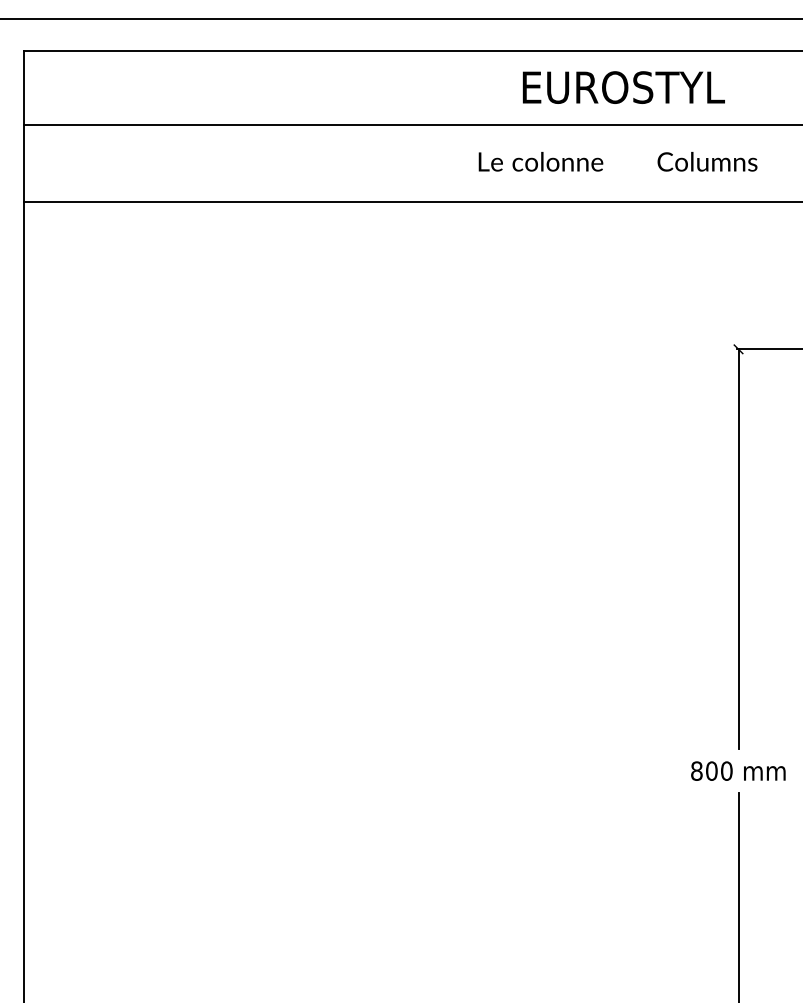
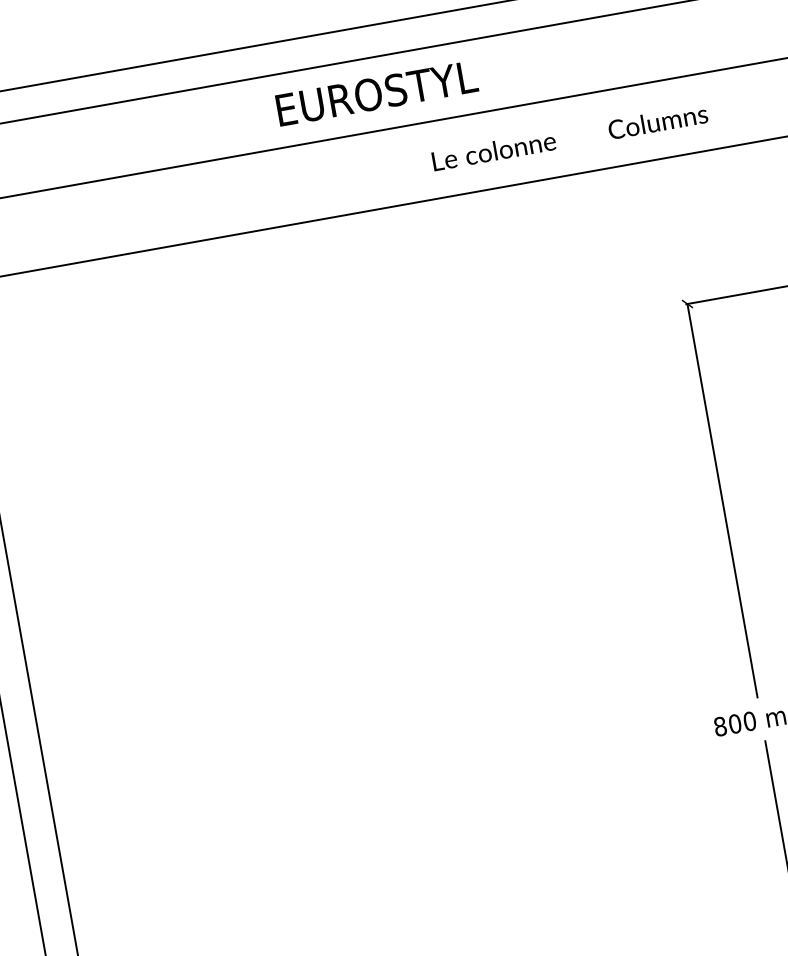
text: (623, 87) -> (376, 93), moved
text: (617, 161) -> (569, 137), moved

